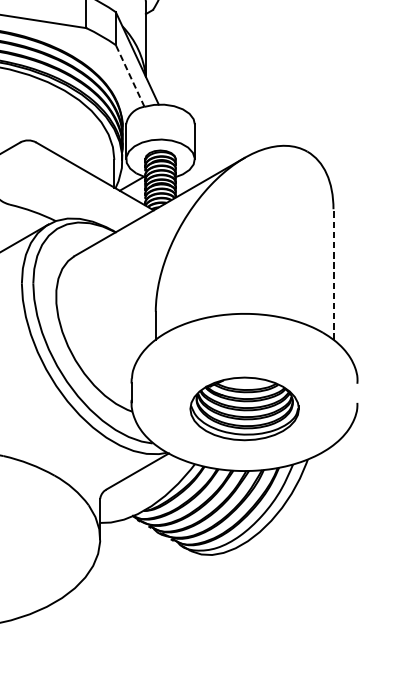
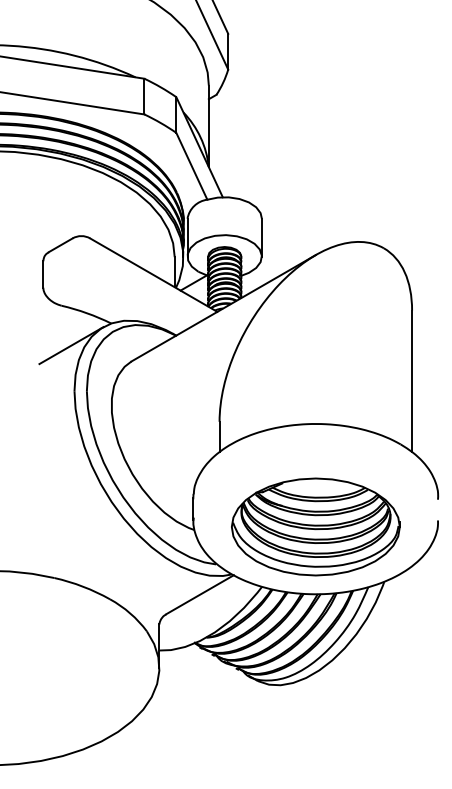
line: (129, 76) -> (191, 166), dashed -> solid
line: (333, 274) -> (412, 381), dashed -> solid
part: (244, 408) -> (315, 526), size x1.43

